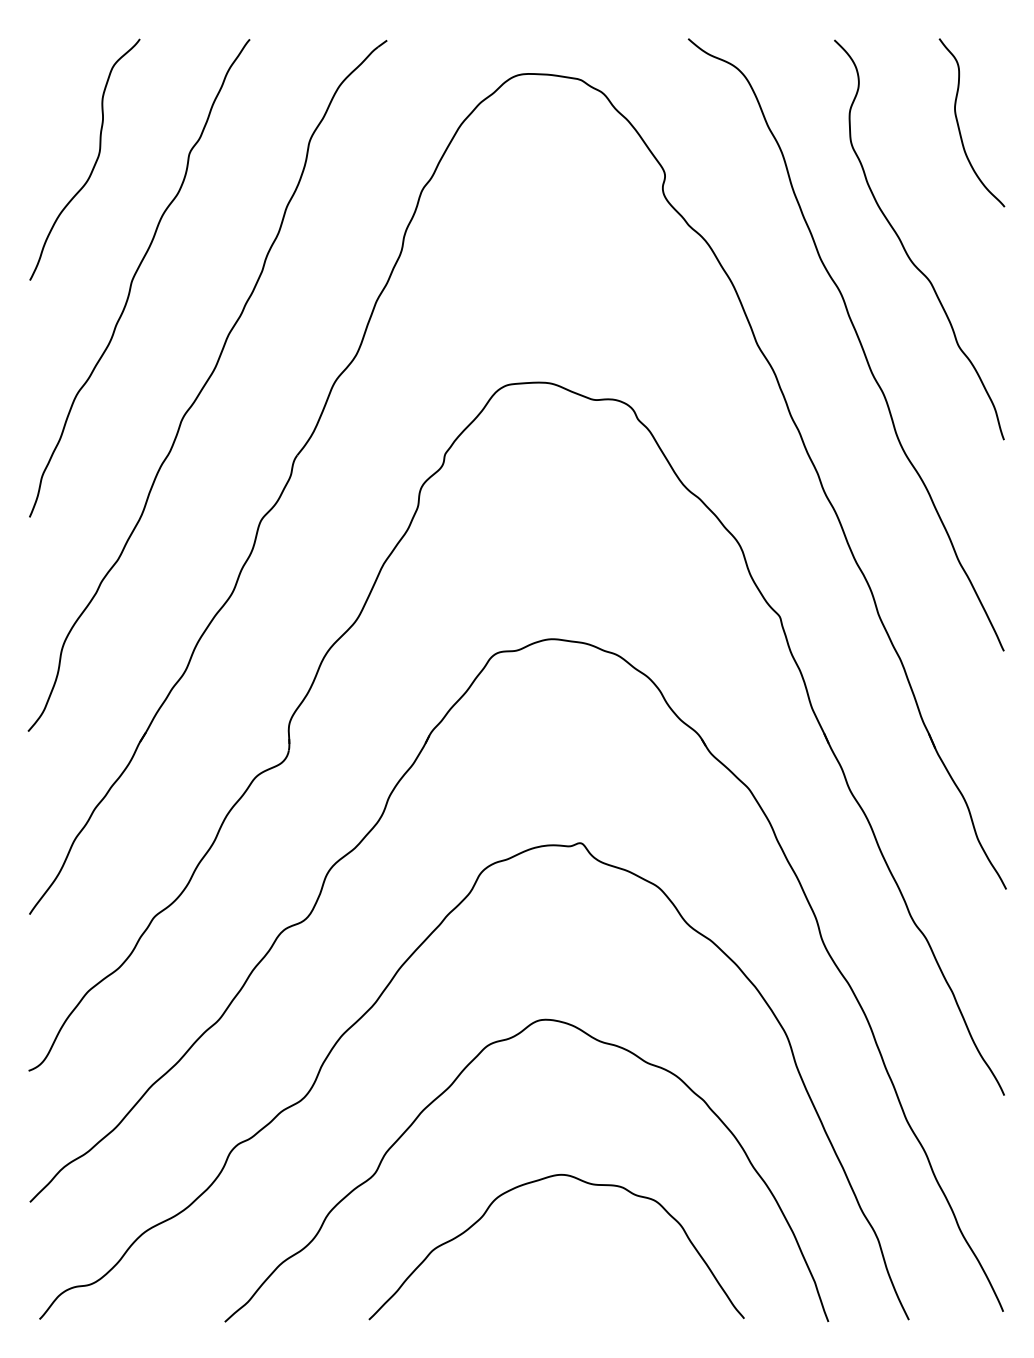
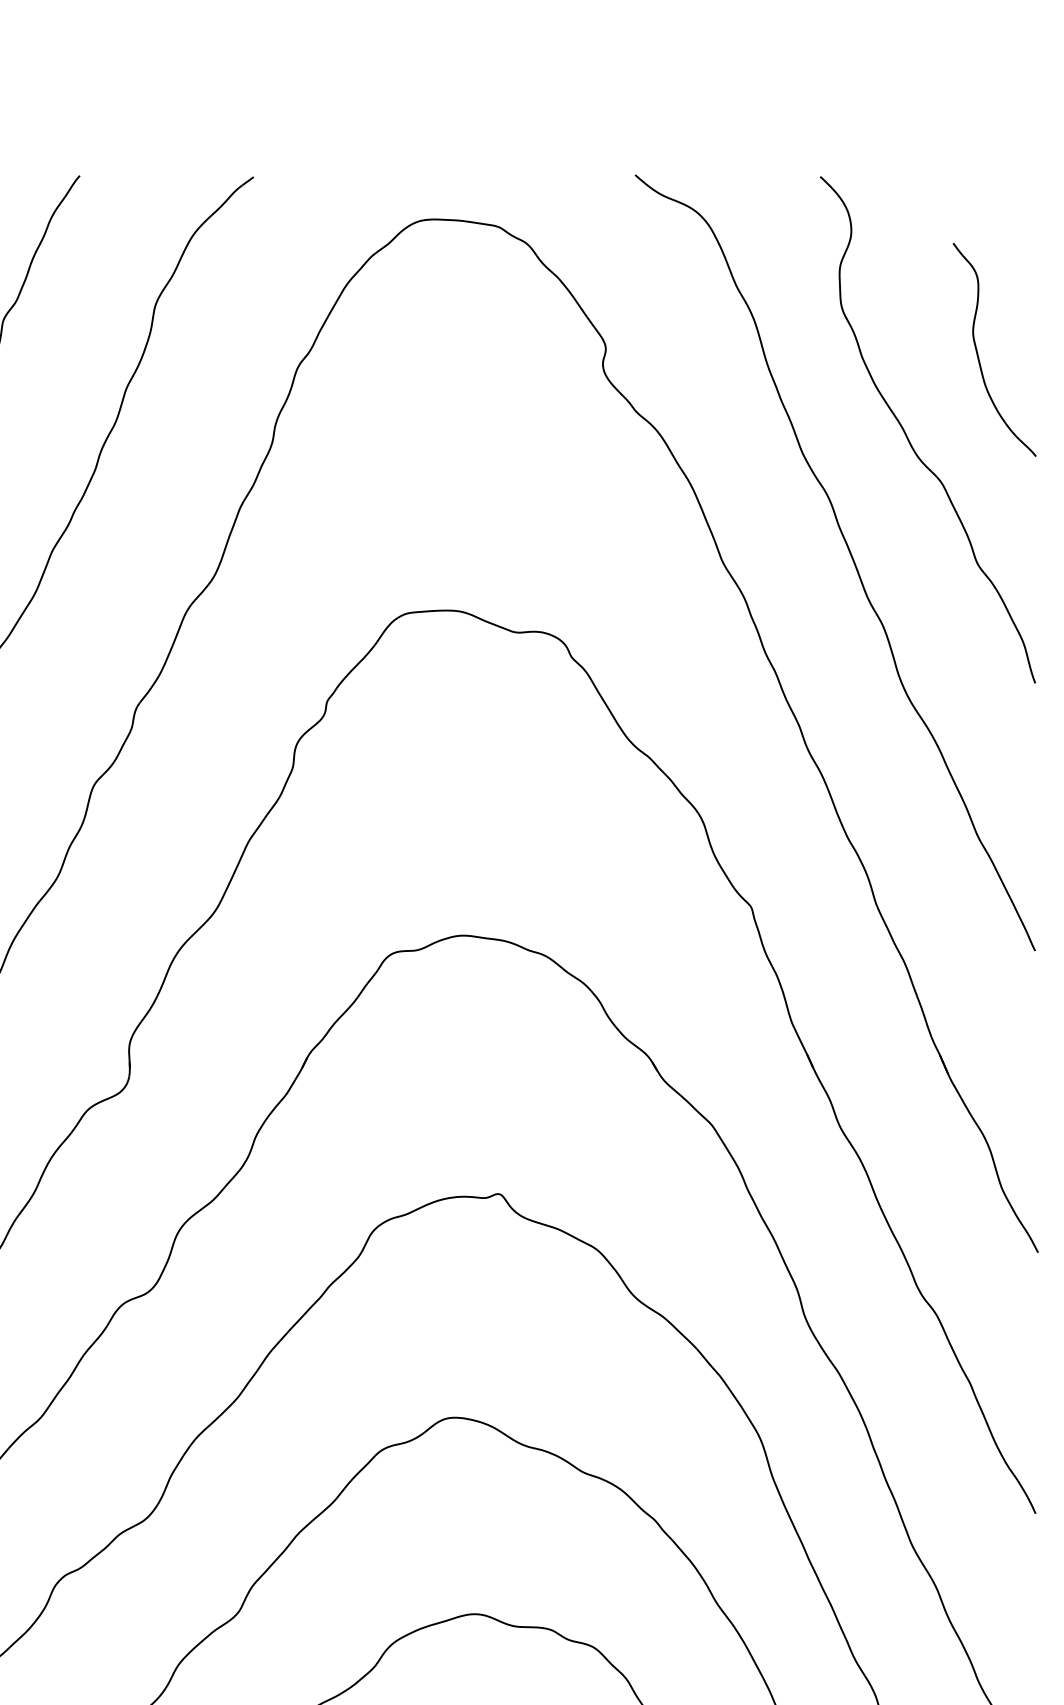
curve: (959, 125) -> (978, 353), moved

